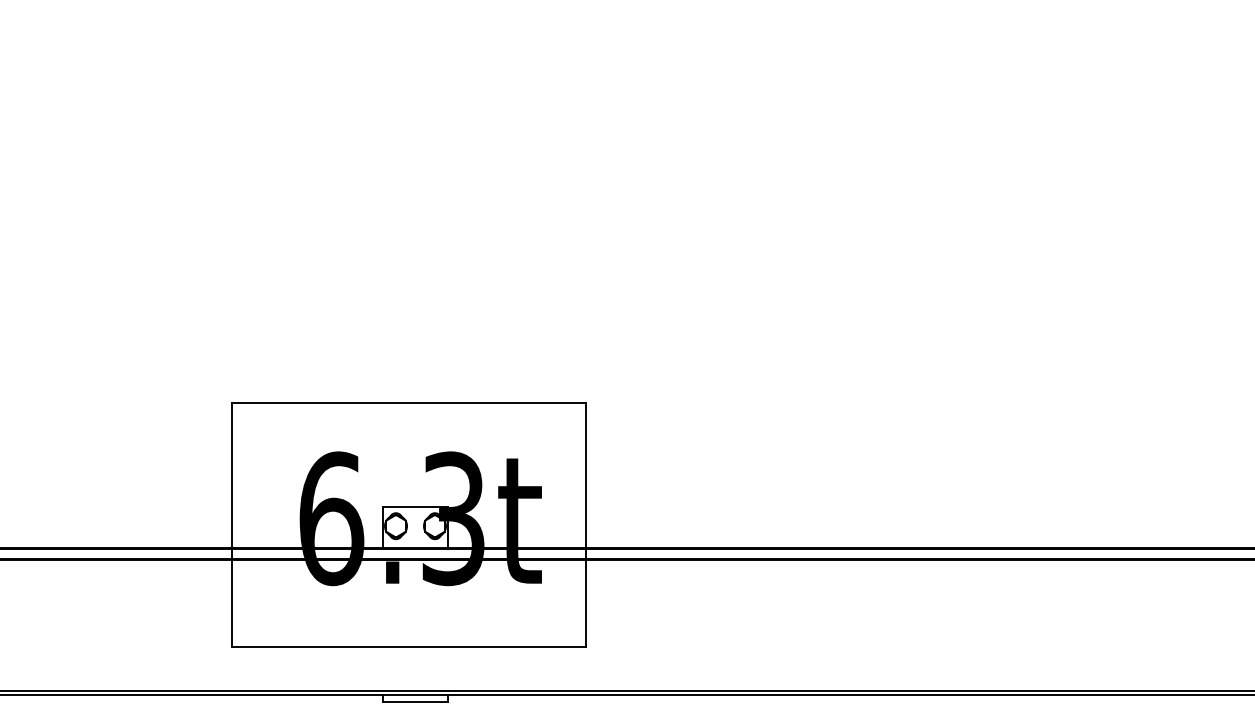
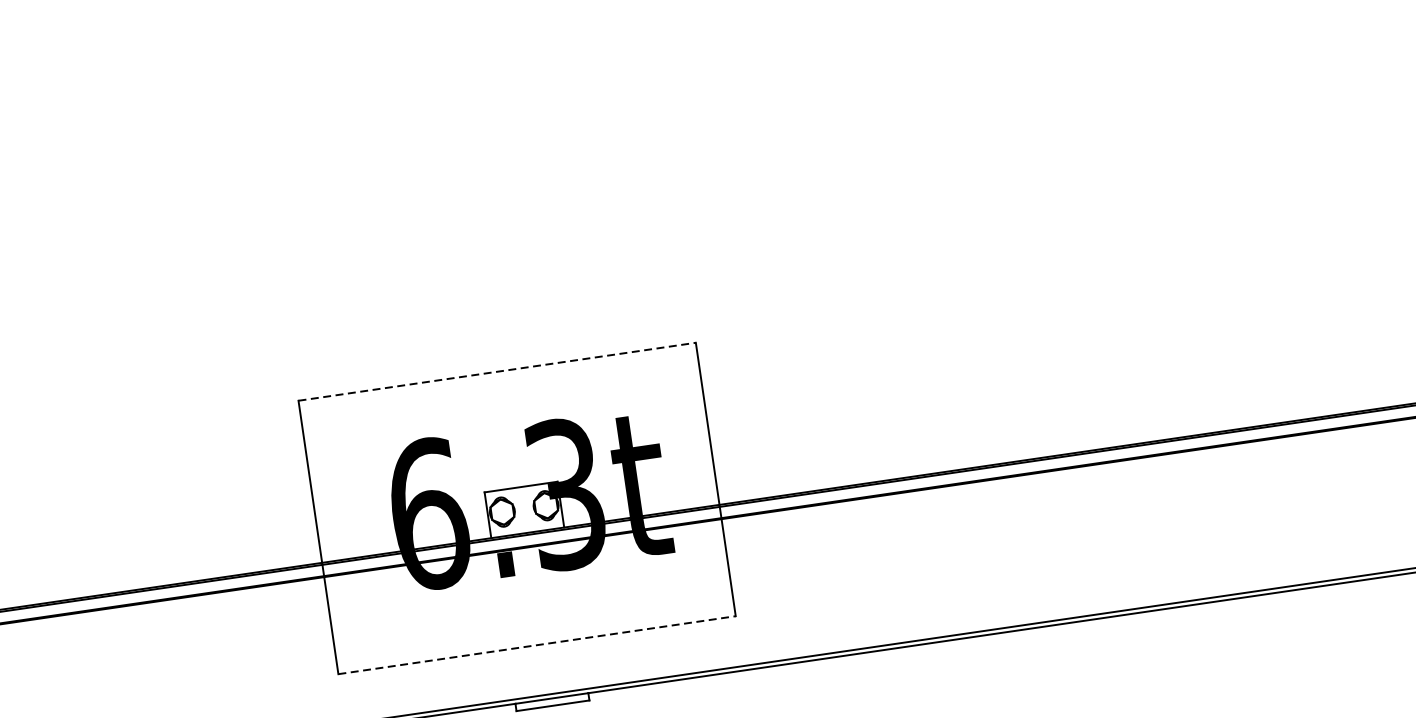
line: (409, 403) -> (497, 372), solid -> dashed
line: (409, 646) -> (537, 644), solid -> dashed

